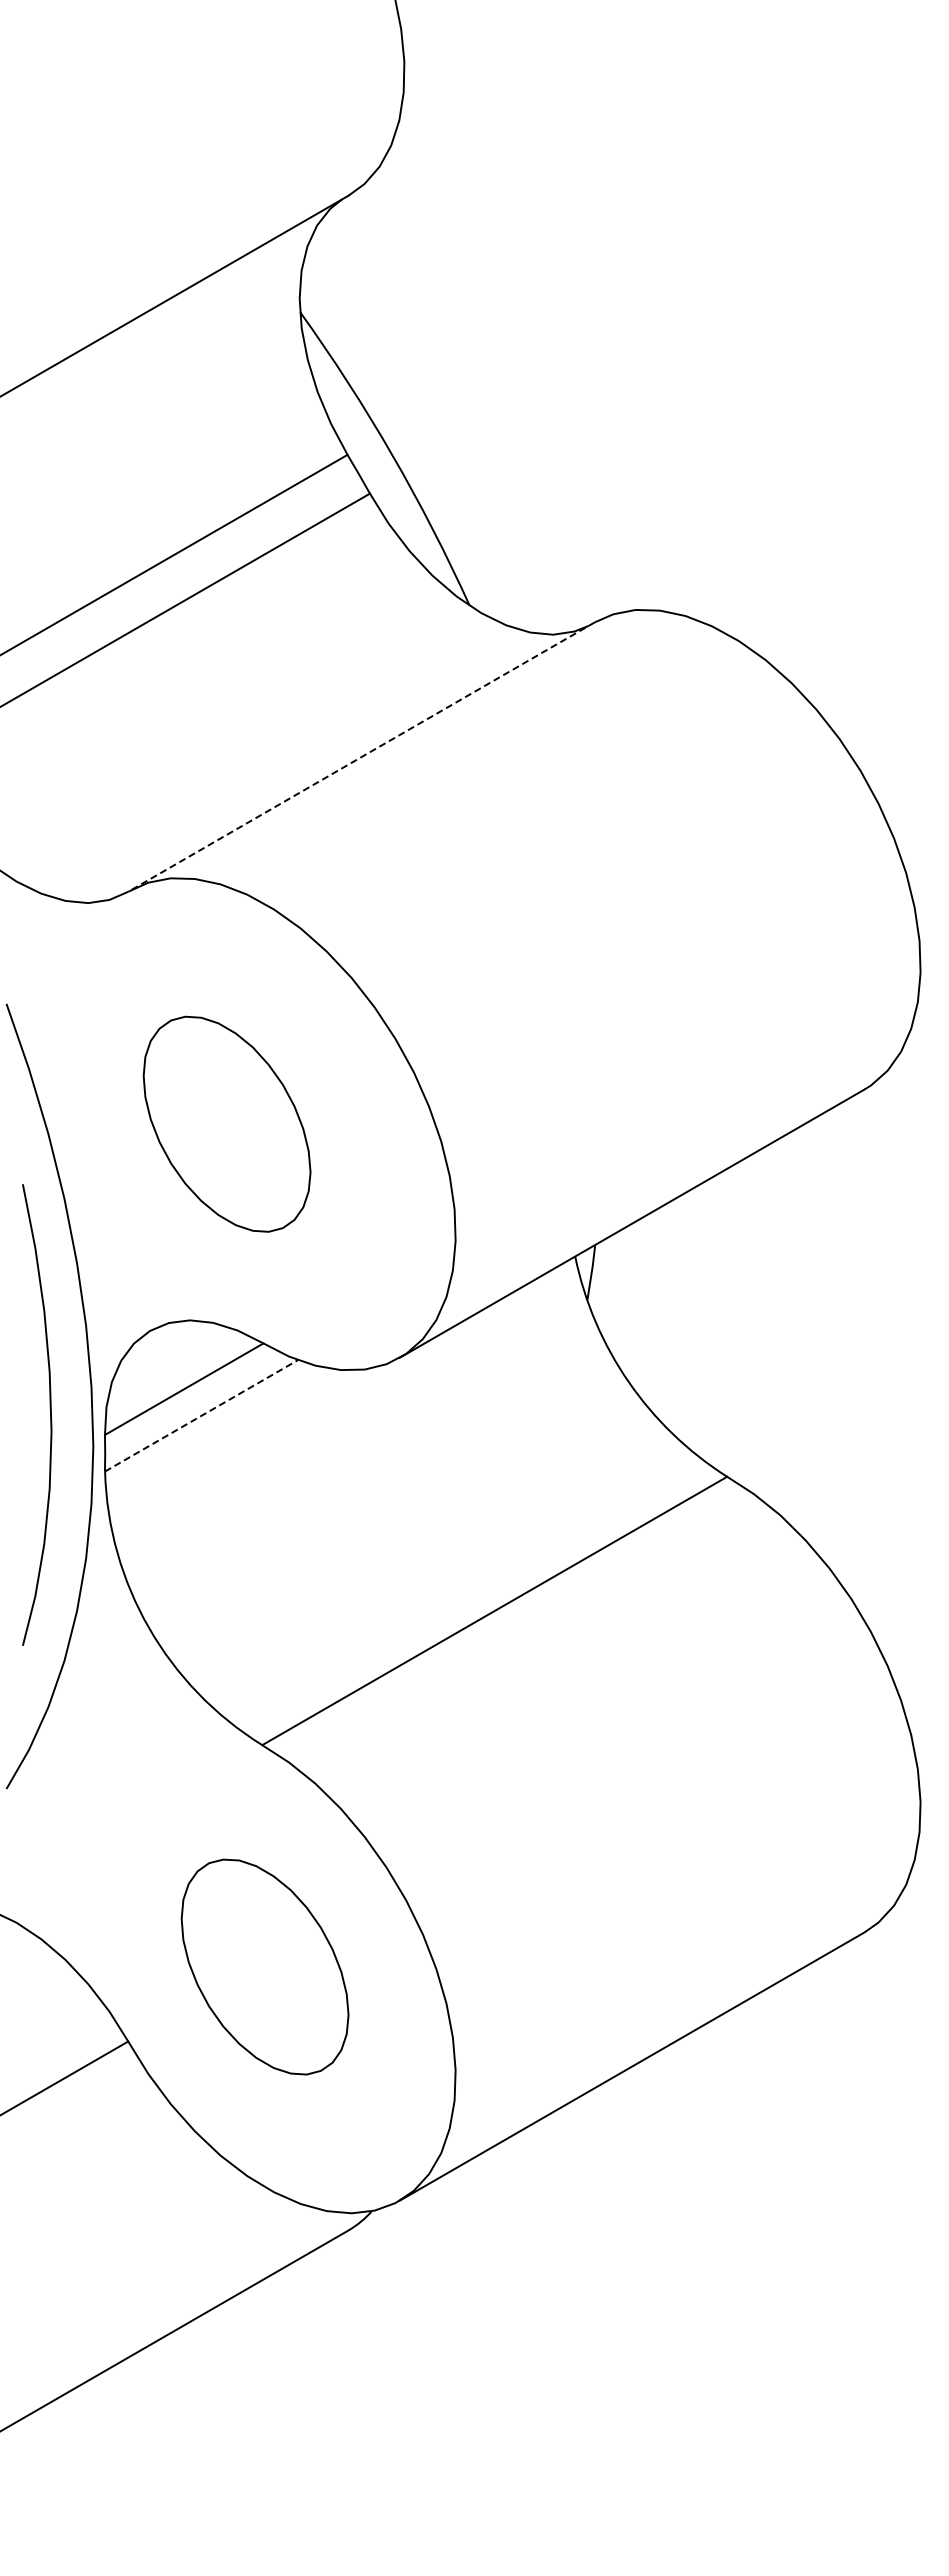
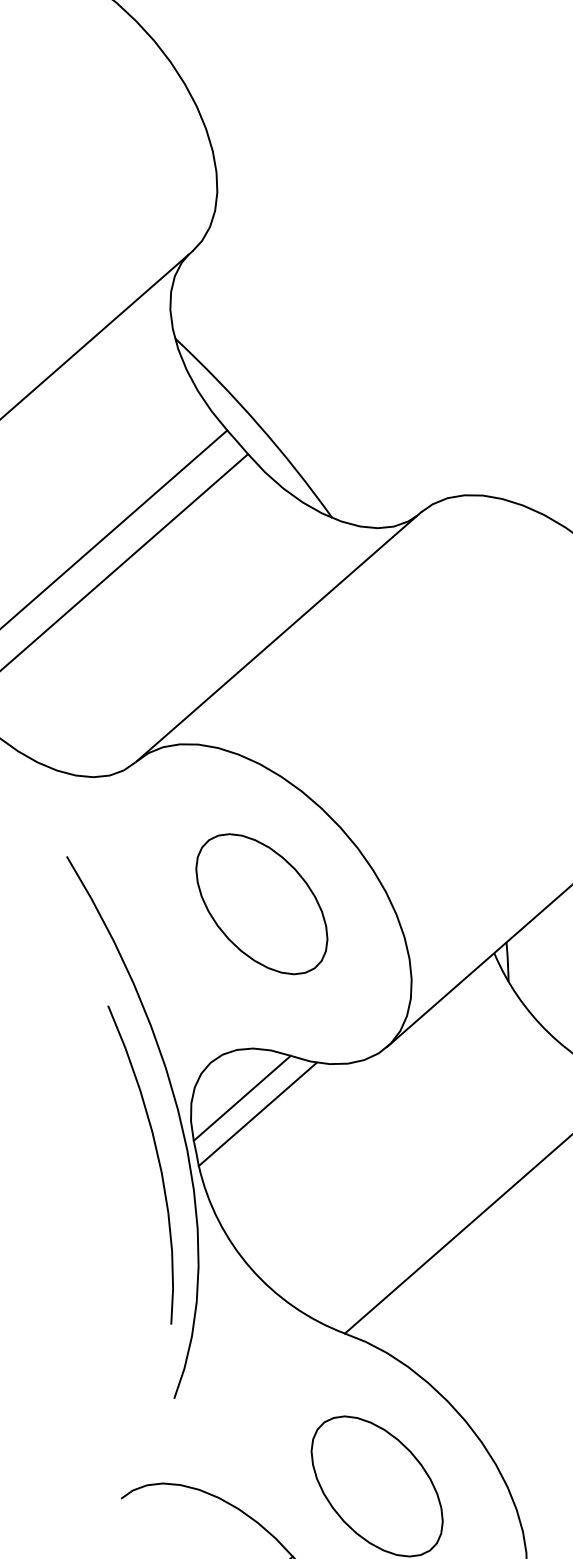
line: (362, 756) -> (278, 636), dashed -> solid
part: (226, 1123) -> (261, 903), moved
curve: (50, 1414) -> (158, 1161), moved
line: (201, 1415) -> (257, 1114), dashed -> solid

